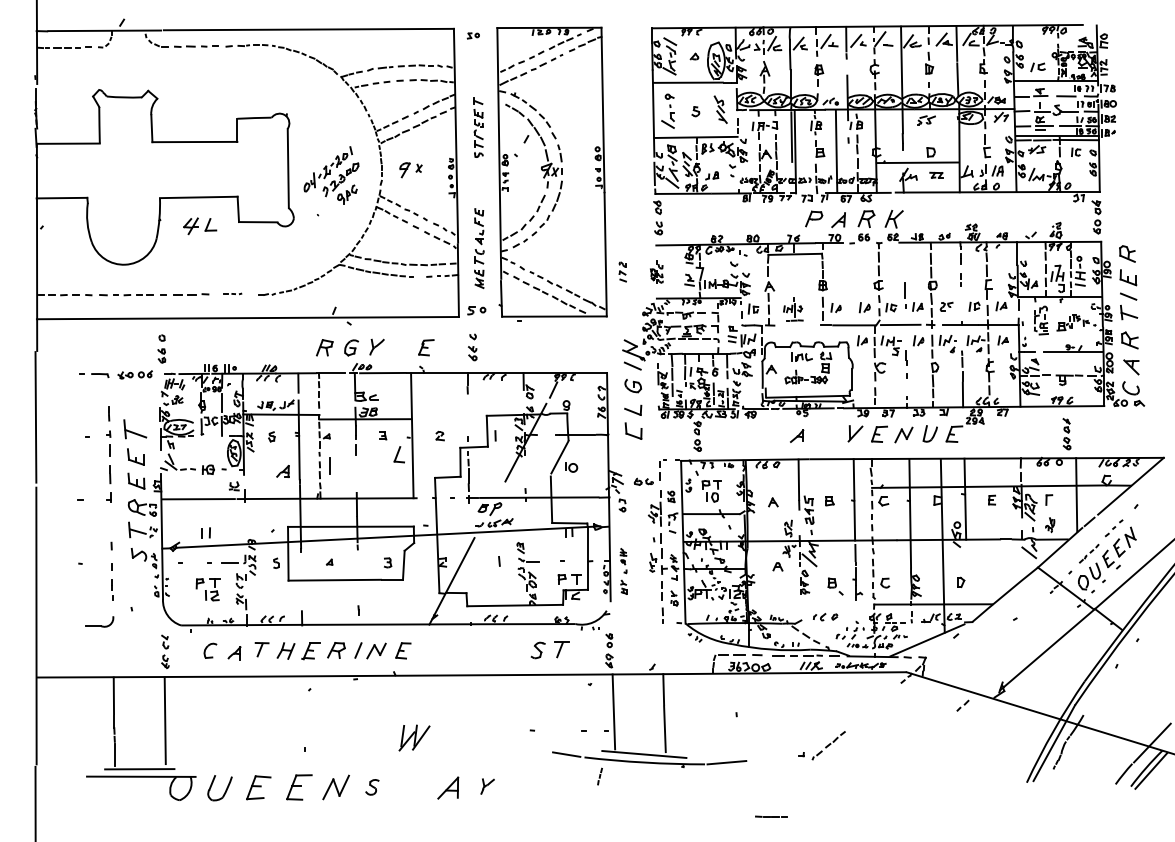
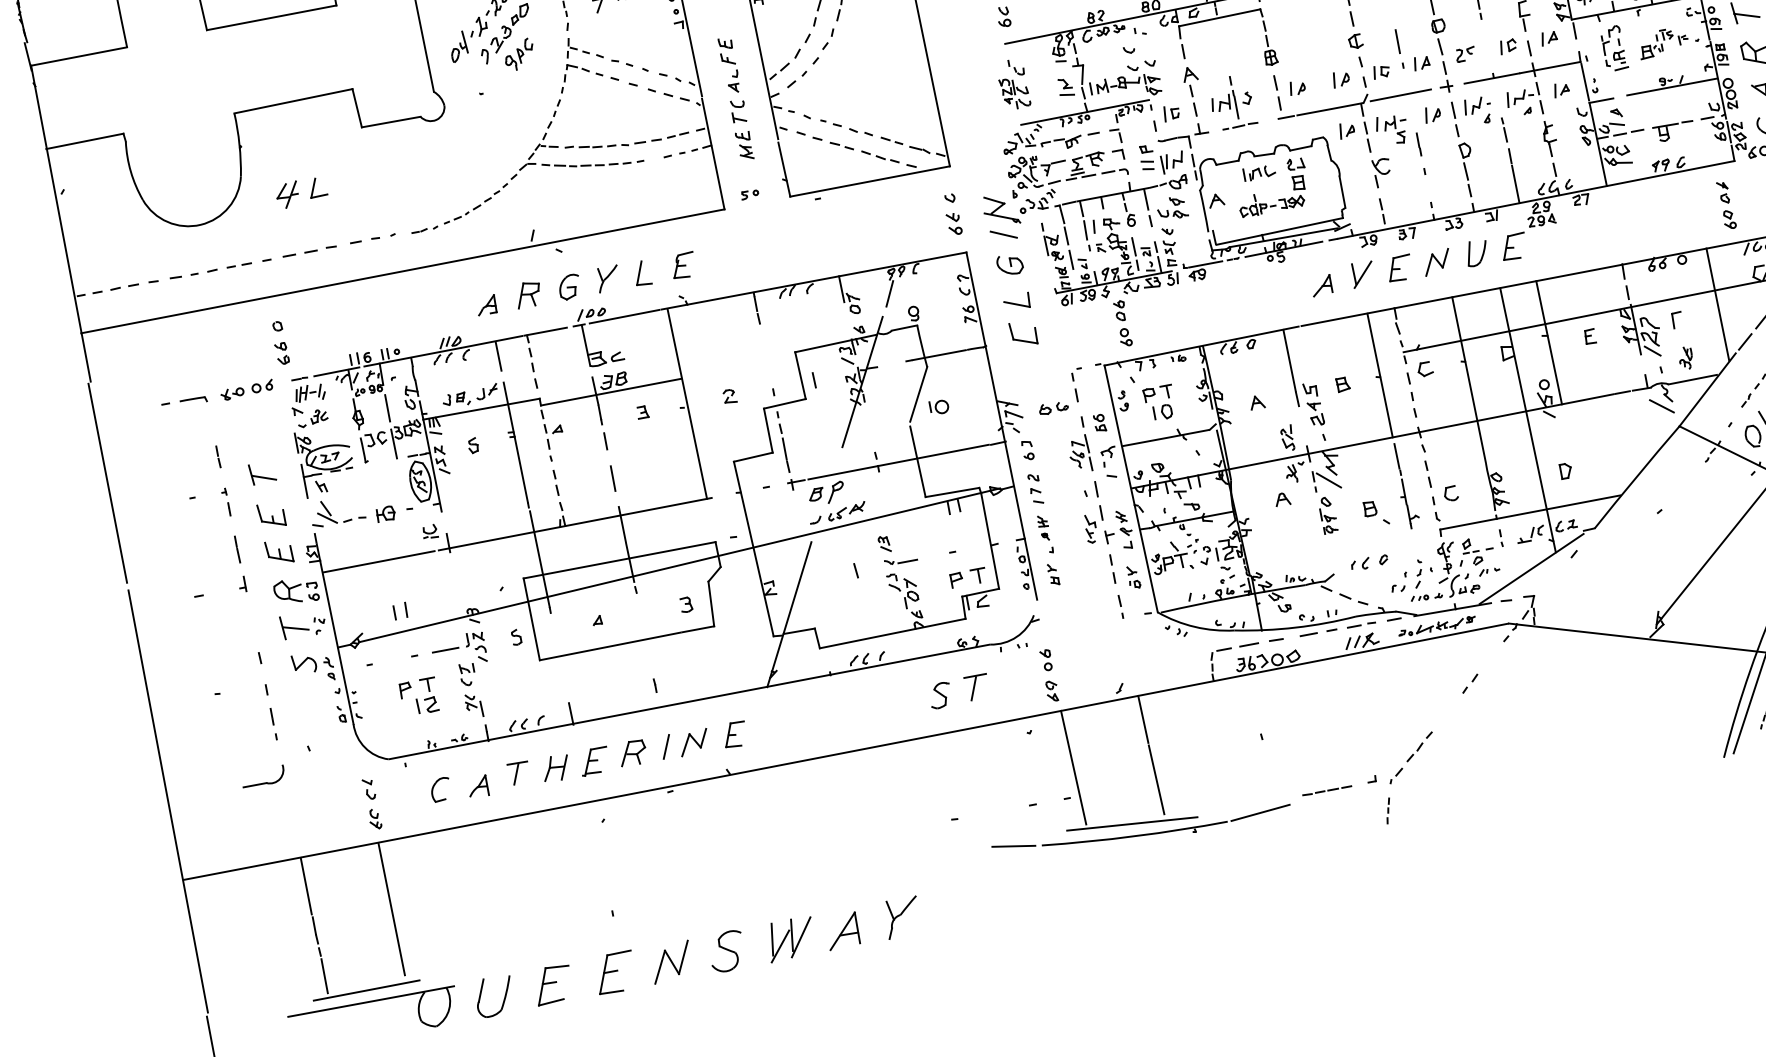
part: (200, 226) -> (302, 192), moved
part: (622, 271) -> (1035, 488), moved
part: (656, 272) -> (1013, 85), size x1.43
part: (232, 293) -> (372, 238), size x1.67
part: (793, 309) -> (1232, 102), size x1.43
part: (476, 310) -> (749, 194), size x0.62
part: (472, 347) -> (952, 214), moved
part: (134, 428) -> (261, 472), size x0.71
part: (1066, 434) -> (1725, 205), moved
part: (797, 435) -> (1322, 284), moved
part: (108, 442) -> (225, 500), size x0.71
part: (398, 454) -> (640, 273), moved
line: (329, 465) -> (612, 477), moved
part: (282, 471) -> (485, 305), moved
line: (963, 704) -> (1470, 681), moved
part: (414, 737) -> (790, 938), moved
line: (599, 776) -> (1387, 810), moved
part: (487, 786) -> (902, 917), size x1.67
part: (372, 787) -> (726, 951), size x1.67
line: (771, 816) -> (1326, 790), moved

